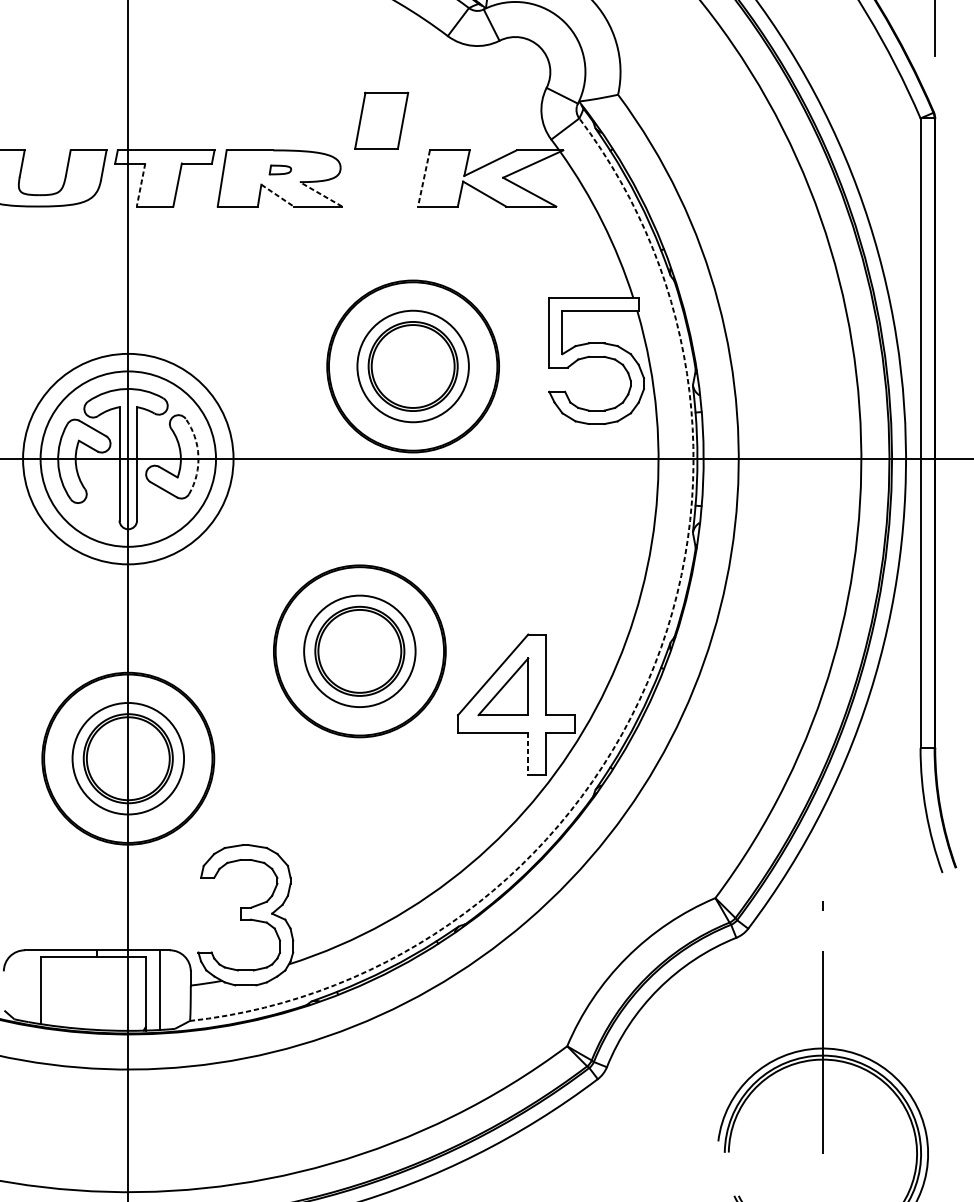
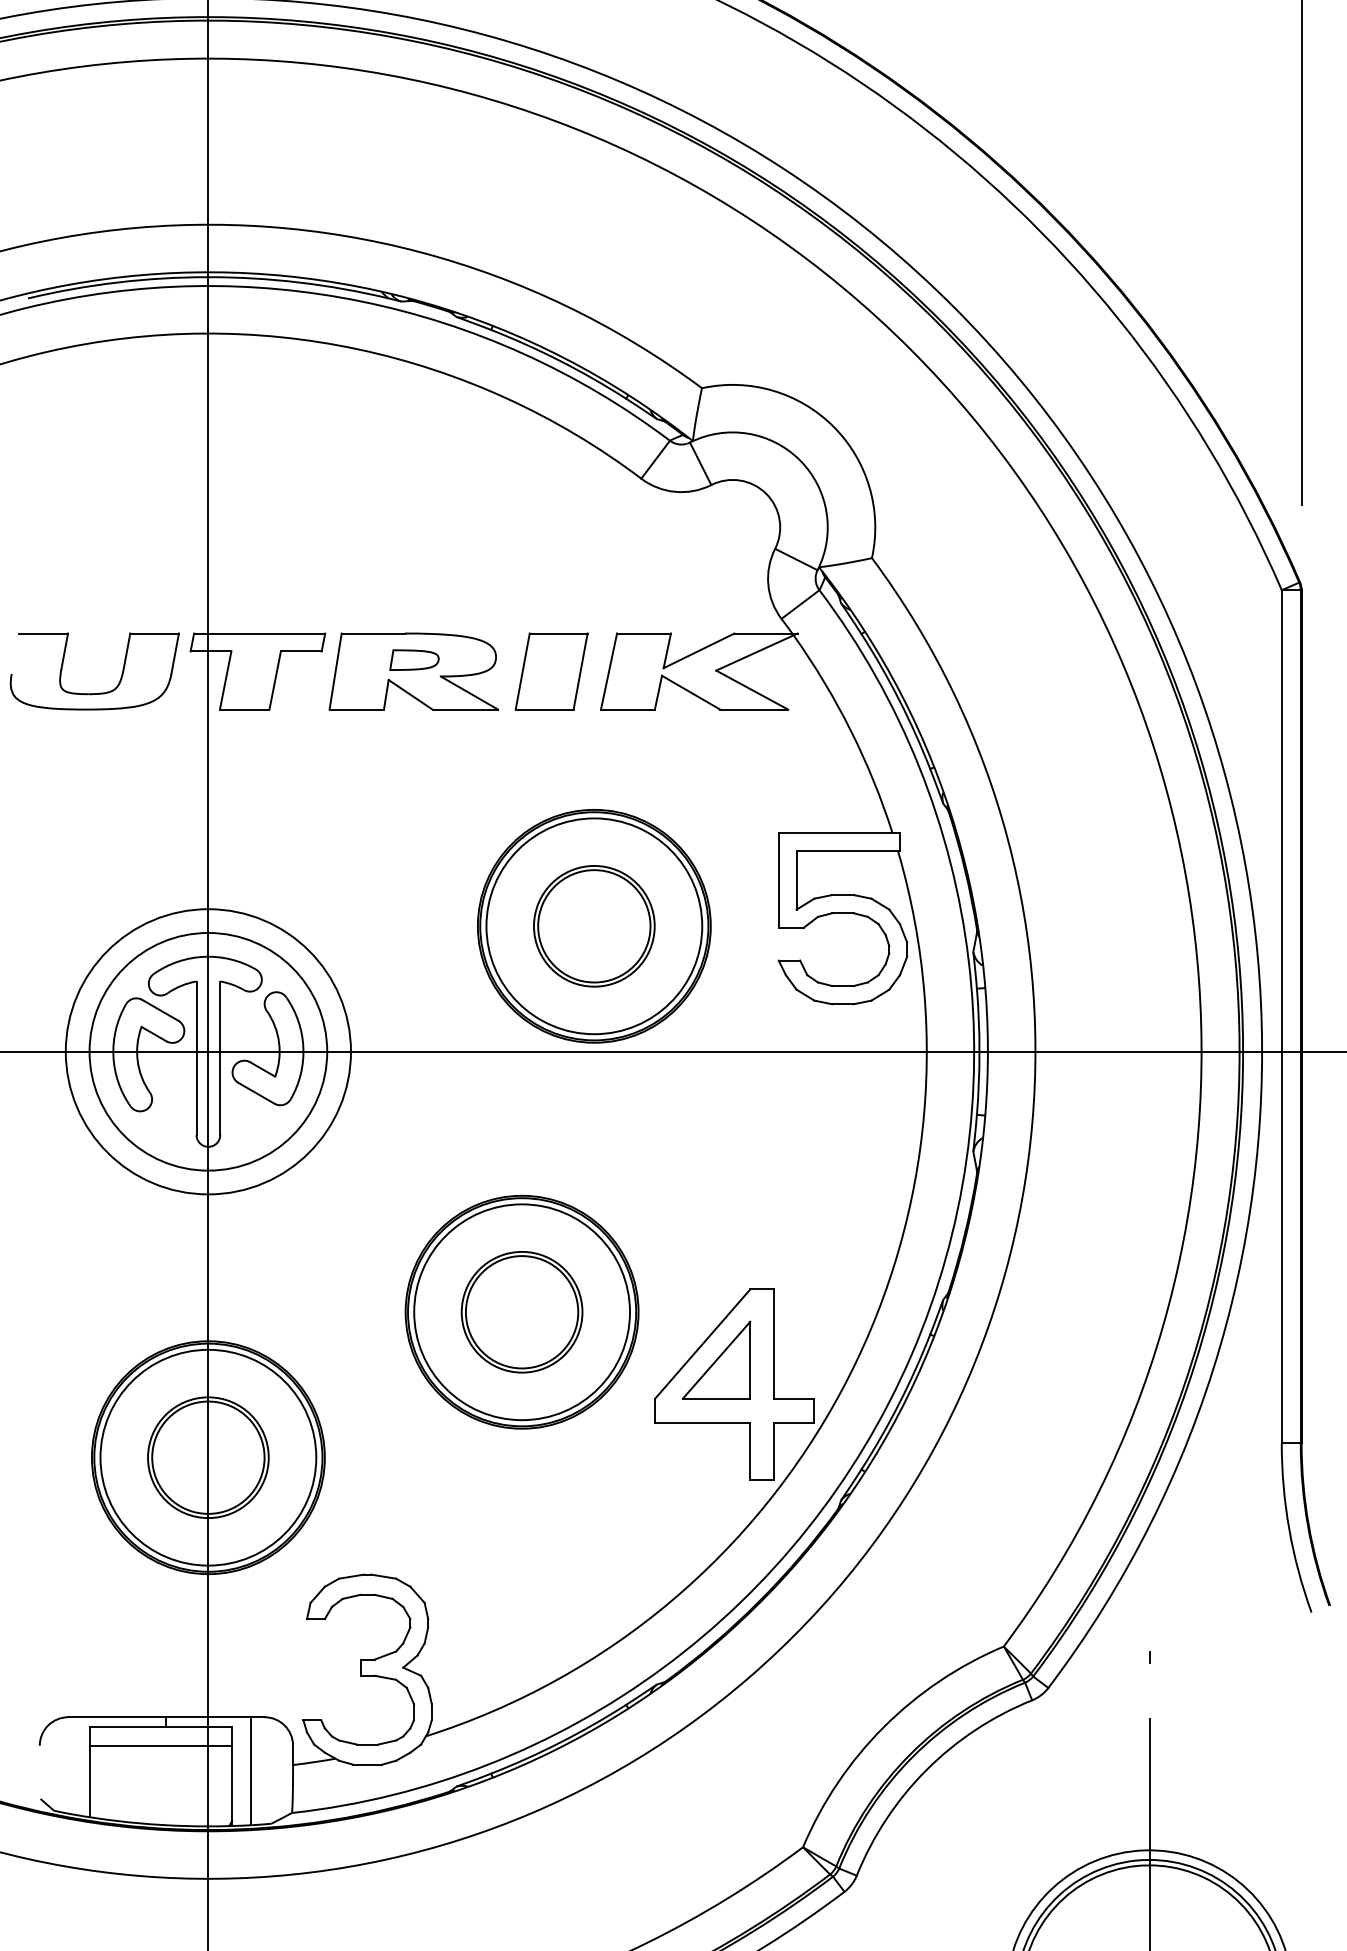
part: (381, 120) -> (551, 671), moved
part: (280, 169) -> (414, 659), size x1.67
line: (424, 178) -> (609, 671), dashed -> solid
line: (140, 185) -> (225, 680), dashed -> solid
line: (321, 193) -> (469, 692), dashed -> solid
line: (278, 196) -> (411, 695), dashed -> solid
circle: (413, 366) -> (594, 926), size x1.43
arc: (198, 455) -> (303, 1047), dashed -> solid
circle: (360, 651) -> (522, 1312), size x1.43
arc: (647, 683) -> (911, 1355), dashed -> solid
line: (528, 754) -> (750, 1451), dashed -> solid
circle: (128, 758) -> (208, 1457), size x1.43
line: (92, 971) -> (160, 1745), added

